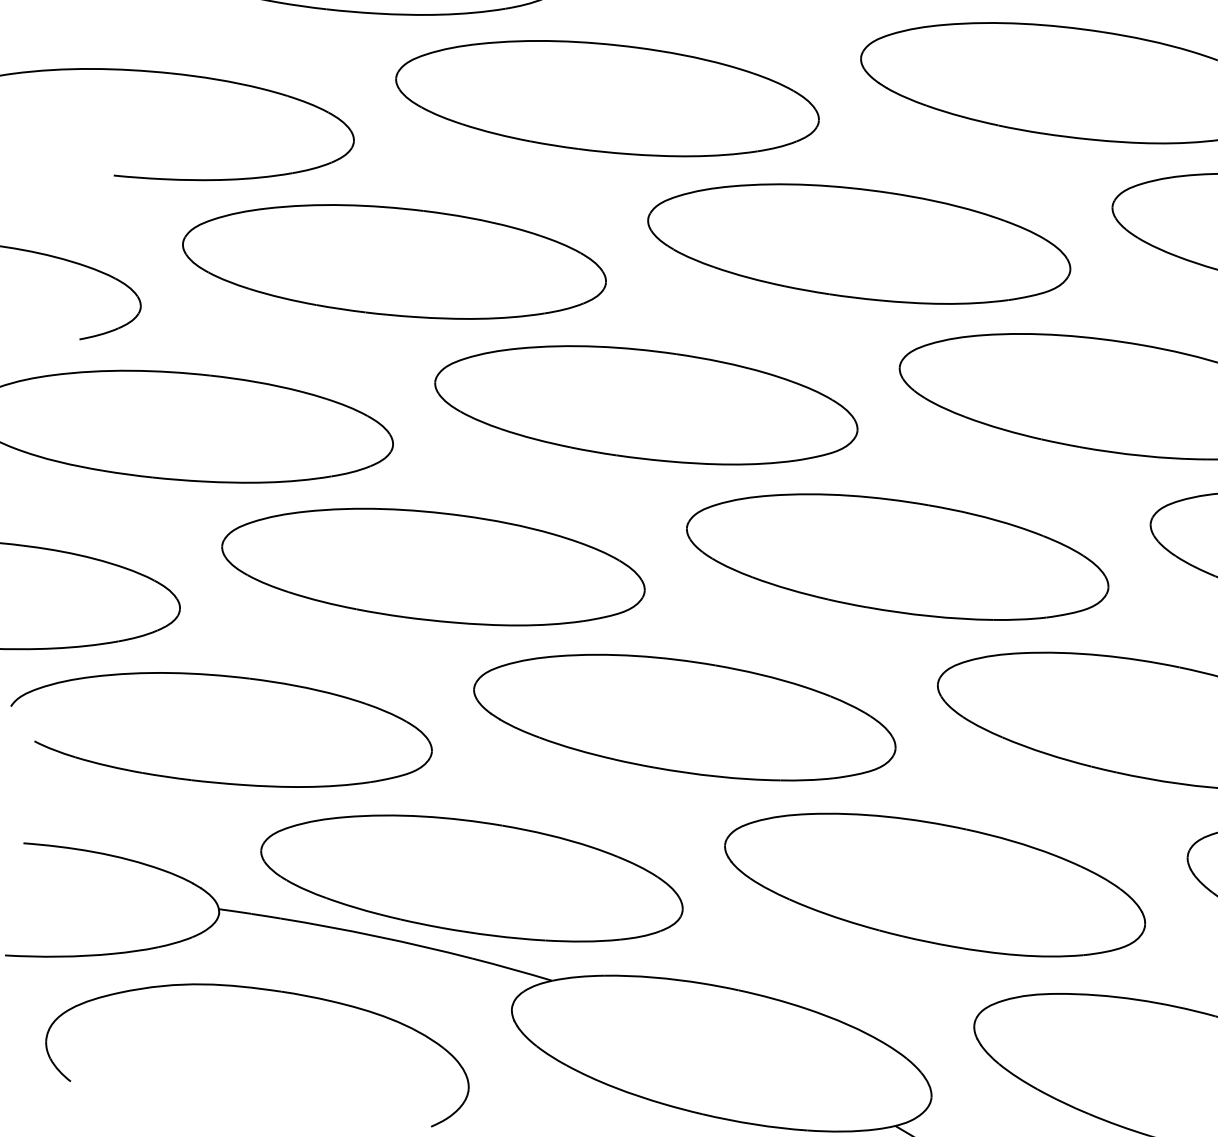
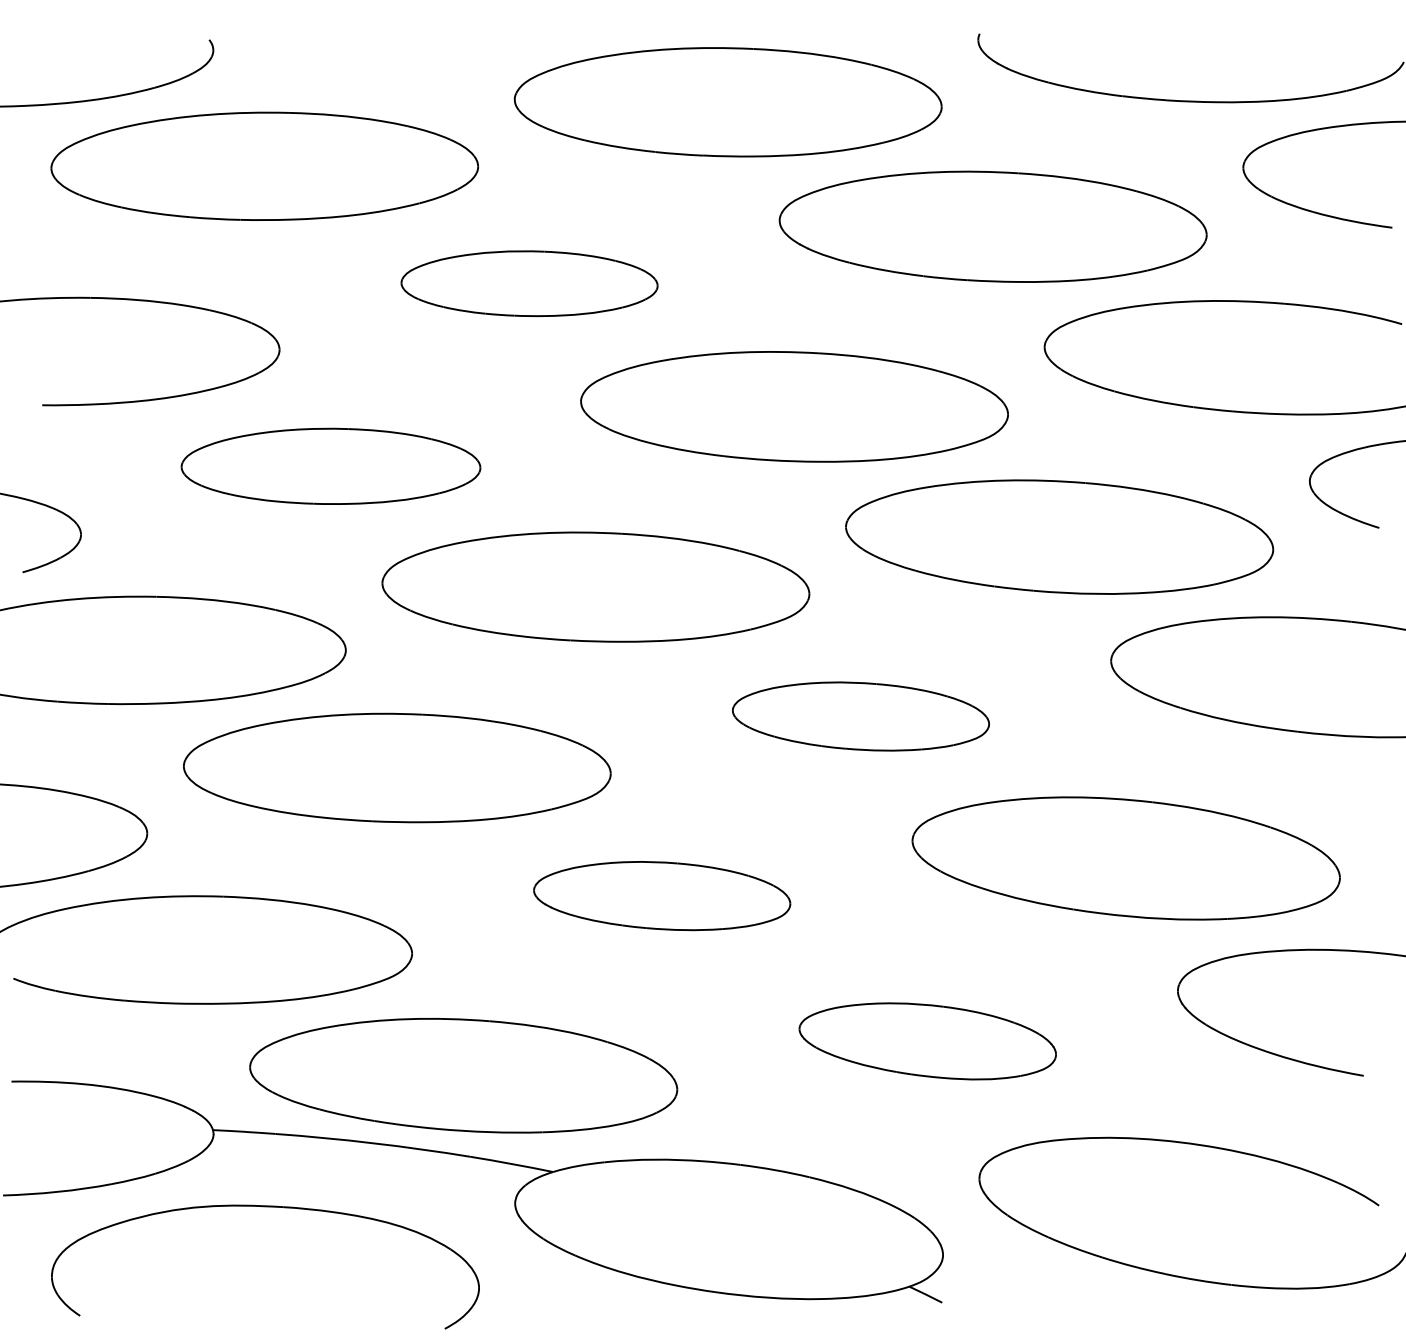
part: (607, 97) -> (529, 283), size x0.6
part: (394, 261) -> (330, 466), size x0.7
part: (897, 556) -> (860, 716), size x0.6
part: (684, 716) -> (661, 895), size x0.6
part: (935, 884) -> (927, 1041), size x0.6

